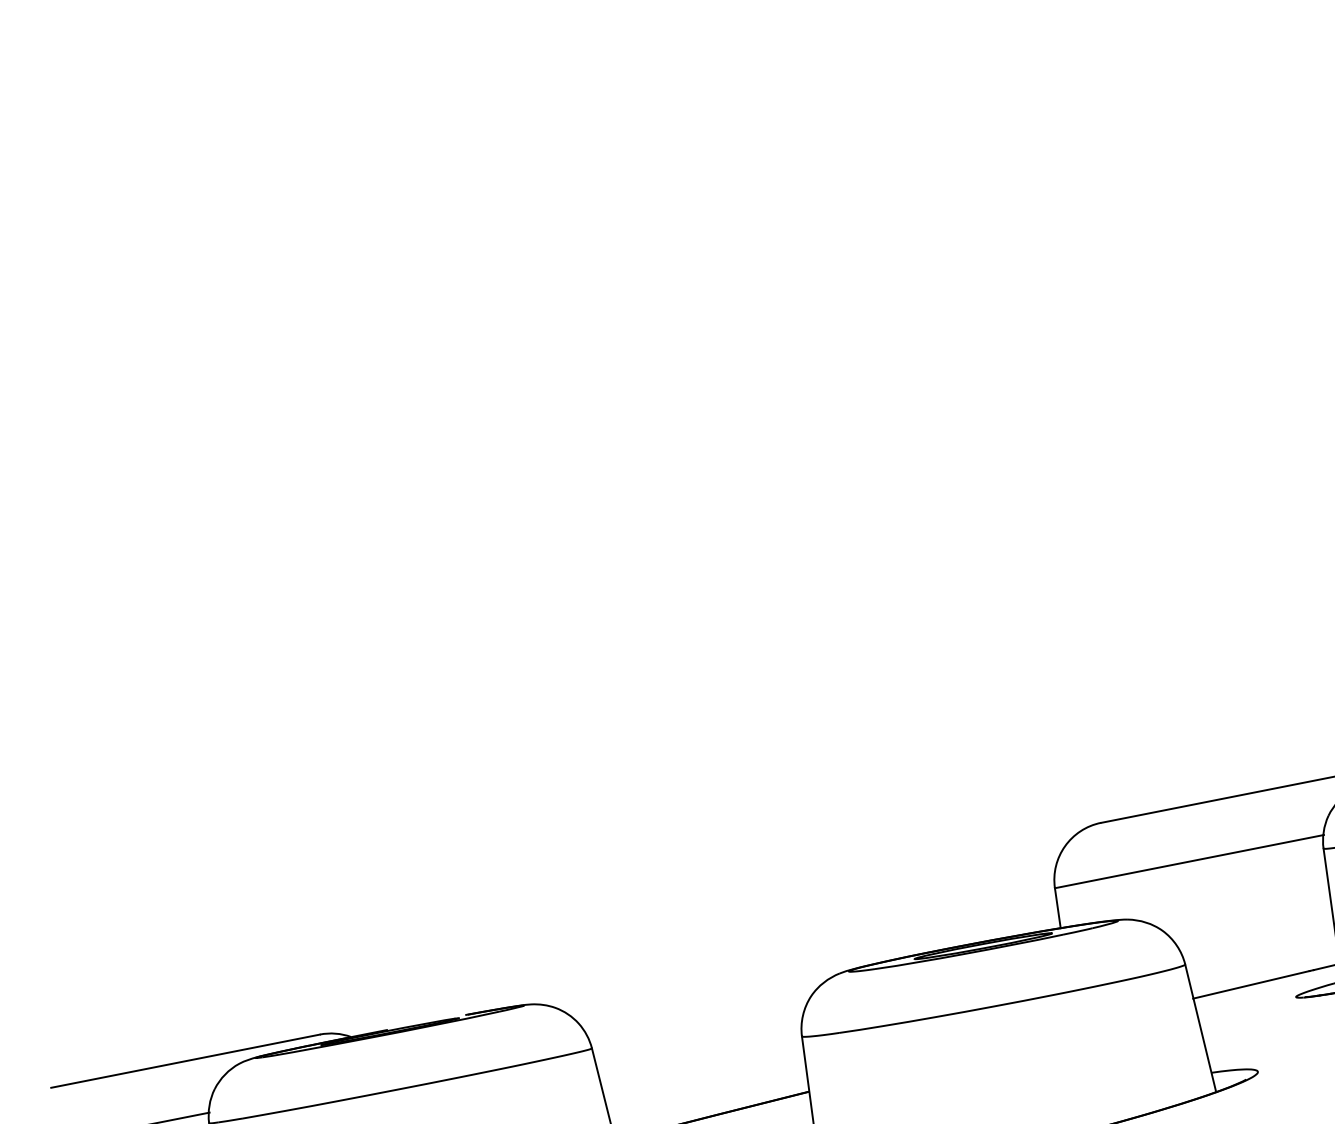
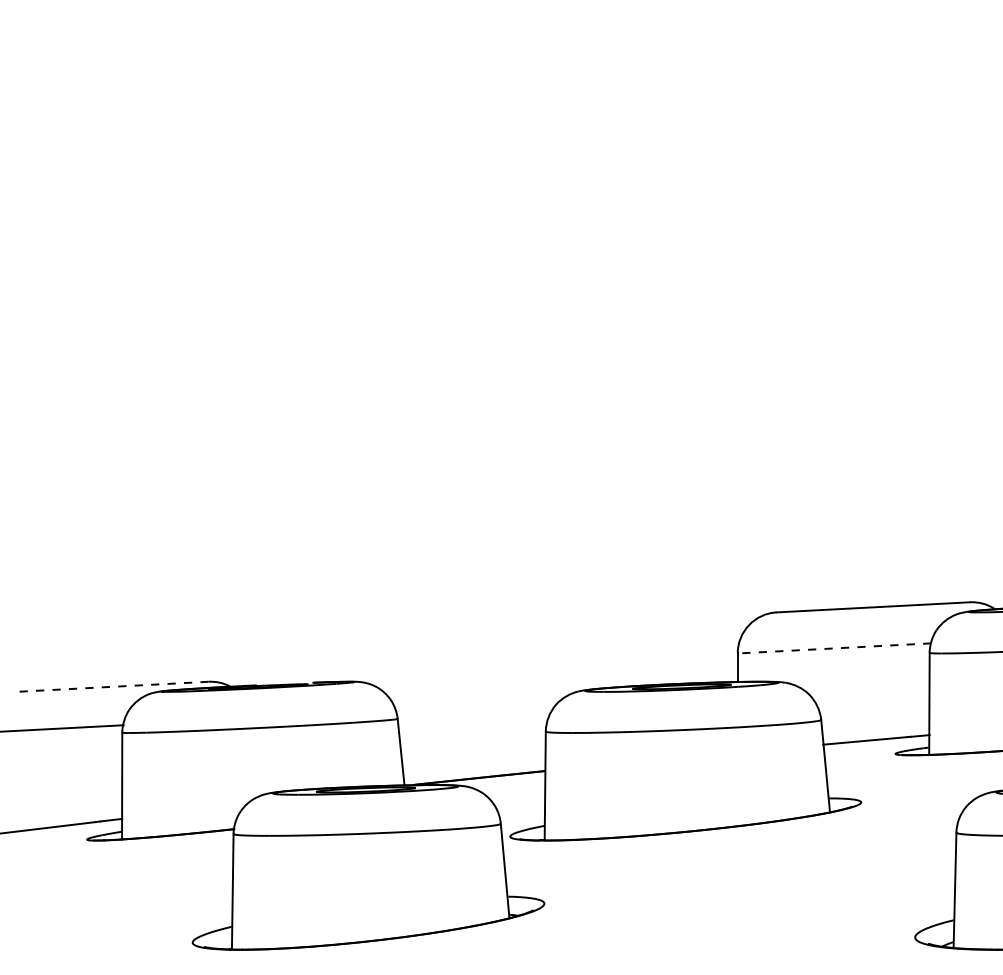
line: (1189, 861) -> (834, 648), solid -> dashed
line: (186, 1060) -> (112, 686), solid -> dashed

